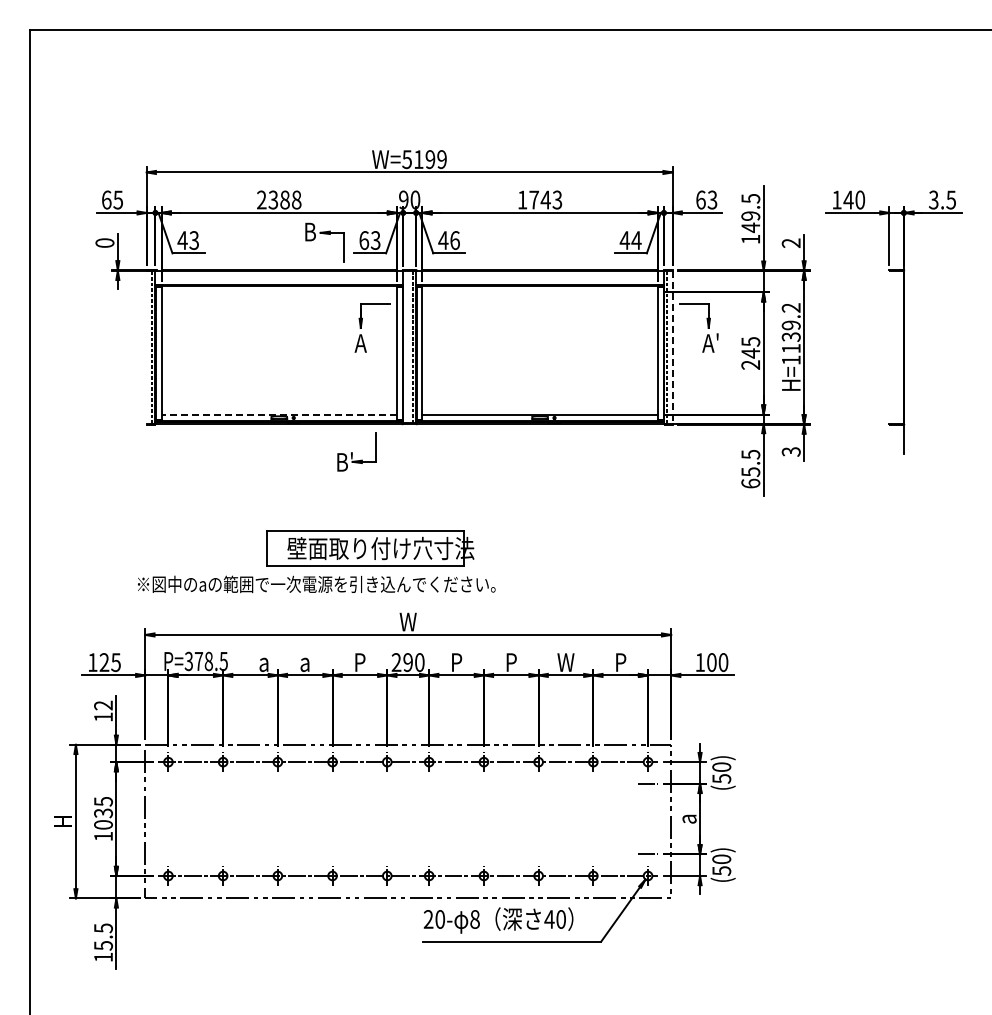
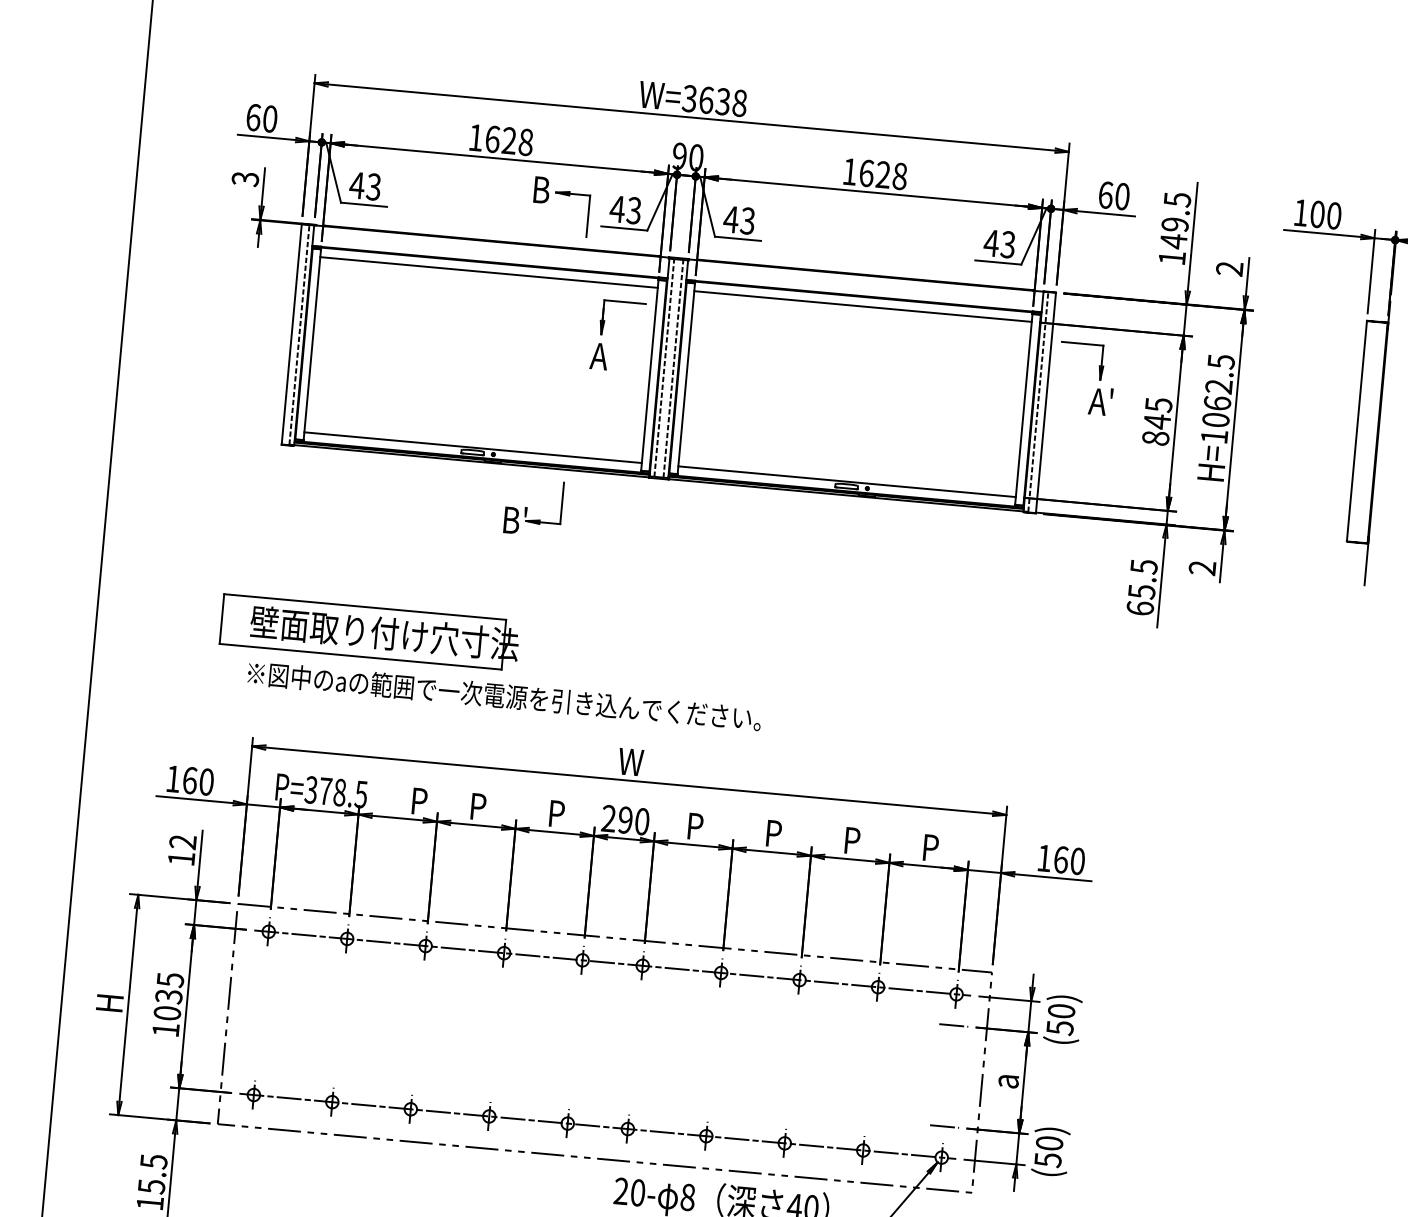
text: (424, 159) -> (714, 100), W=5199 -> W=3638
text: (118, 199) -> (270, 118), 65 -> 60
text: (273, 199) -> (492, 138), 2388 -> 1628
text: (545, 199) -> (882, 174), 1743 -> 1628
text: (712, 199) -> (1122, 195), 63 -> 60
text: (848, 199) -> (1317, 213), 140 -> 100
text: (363, 240) -> (616, 209), 63 -> 43
text: (454, 240) -> (747, 220), 46 -> 43
text: (636, 240) -> (1008, 244), 44 -> 43
text: (104, 242) -> (244, 178), 0 -> 3
line: (278, 292) -> (487, 272), added
line: (539, 292) -> (862, 306), added
text: (790, 328) -> (1217, 391), H=1139.2 -> H=1062.5
line: (146, 347) -> (291, 334), added
line: (406, 347) -> (664, 368), added
line: (672, 347) -> (1045, 402), dashed -> solid
line: (889, 347) -> (1356, 431), added
text: (750, 364) -> (1155, 437), 245 -> 845
line: (279, 414) -> (473, 447), dashed -> solid
part: (356, 451) -> (533, 506), moved
text: (791, 451) -> (1202, 567), 3 -> 2
part: (370, 548) -> (369, 632), moved
text: (109, 662) -> (197, 781), 125 -> 160
text: (264, 662) -> (419, 801), a -> P
text: (305, 662) -> (478, 806), a -> P
text: (565, 662) -> (851, 840), W -> P
text: (711, 662) -> (1060, 859), 100 -> 160

